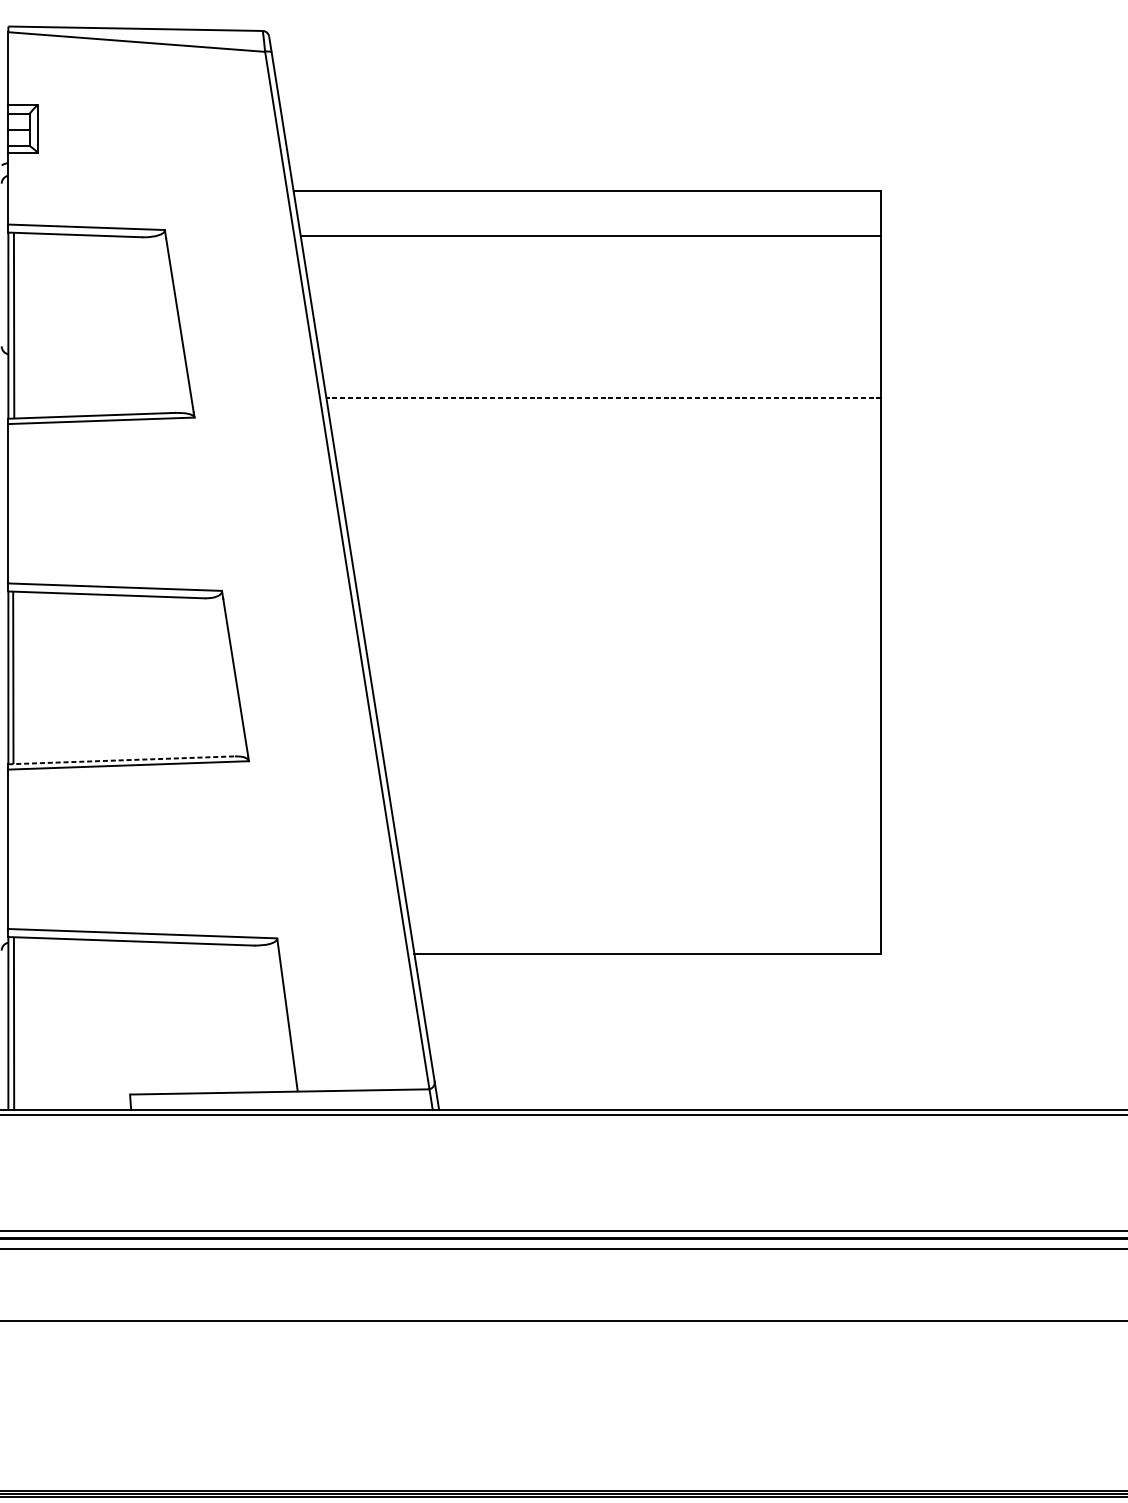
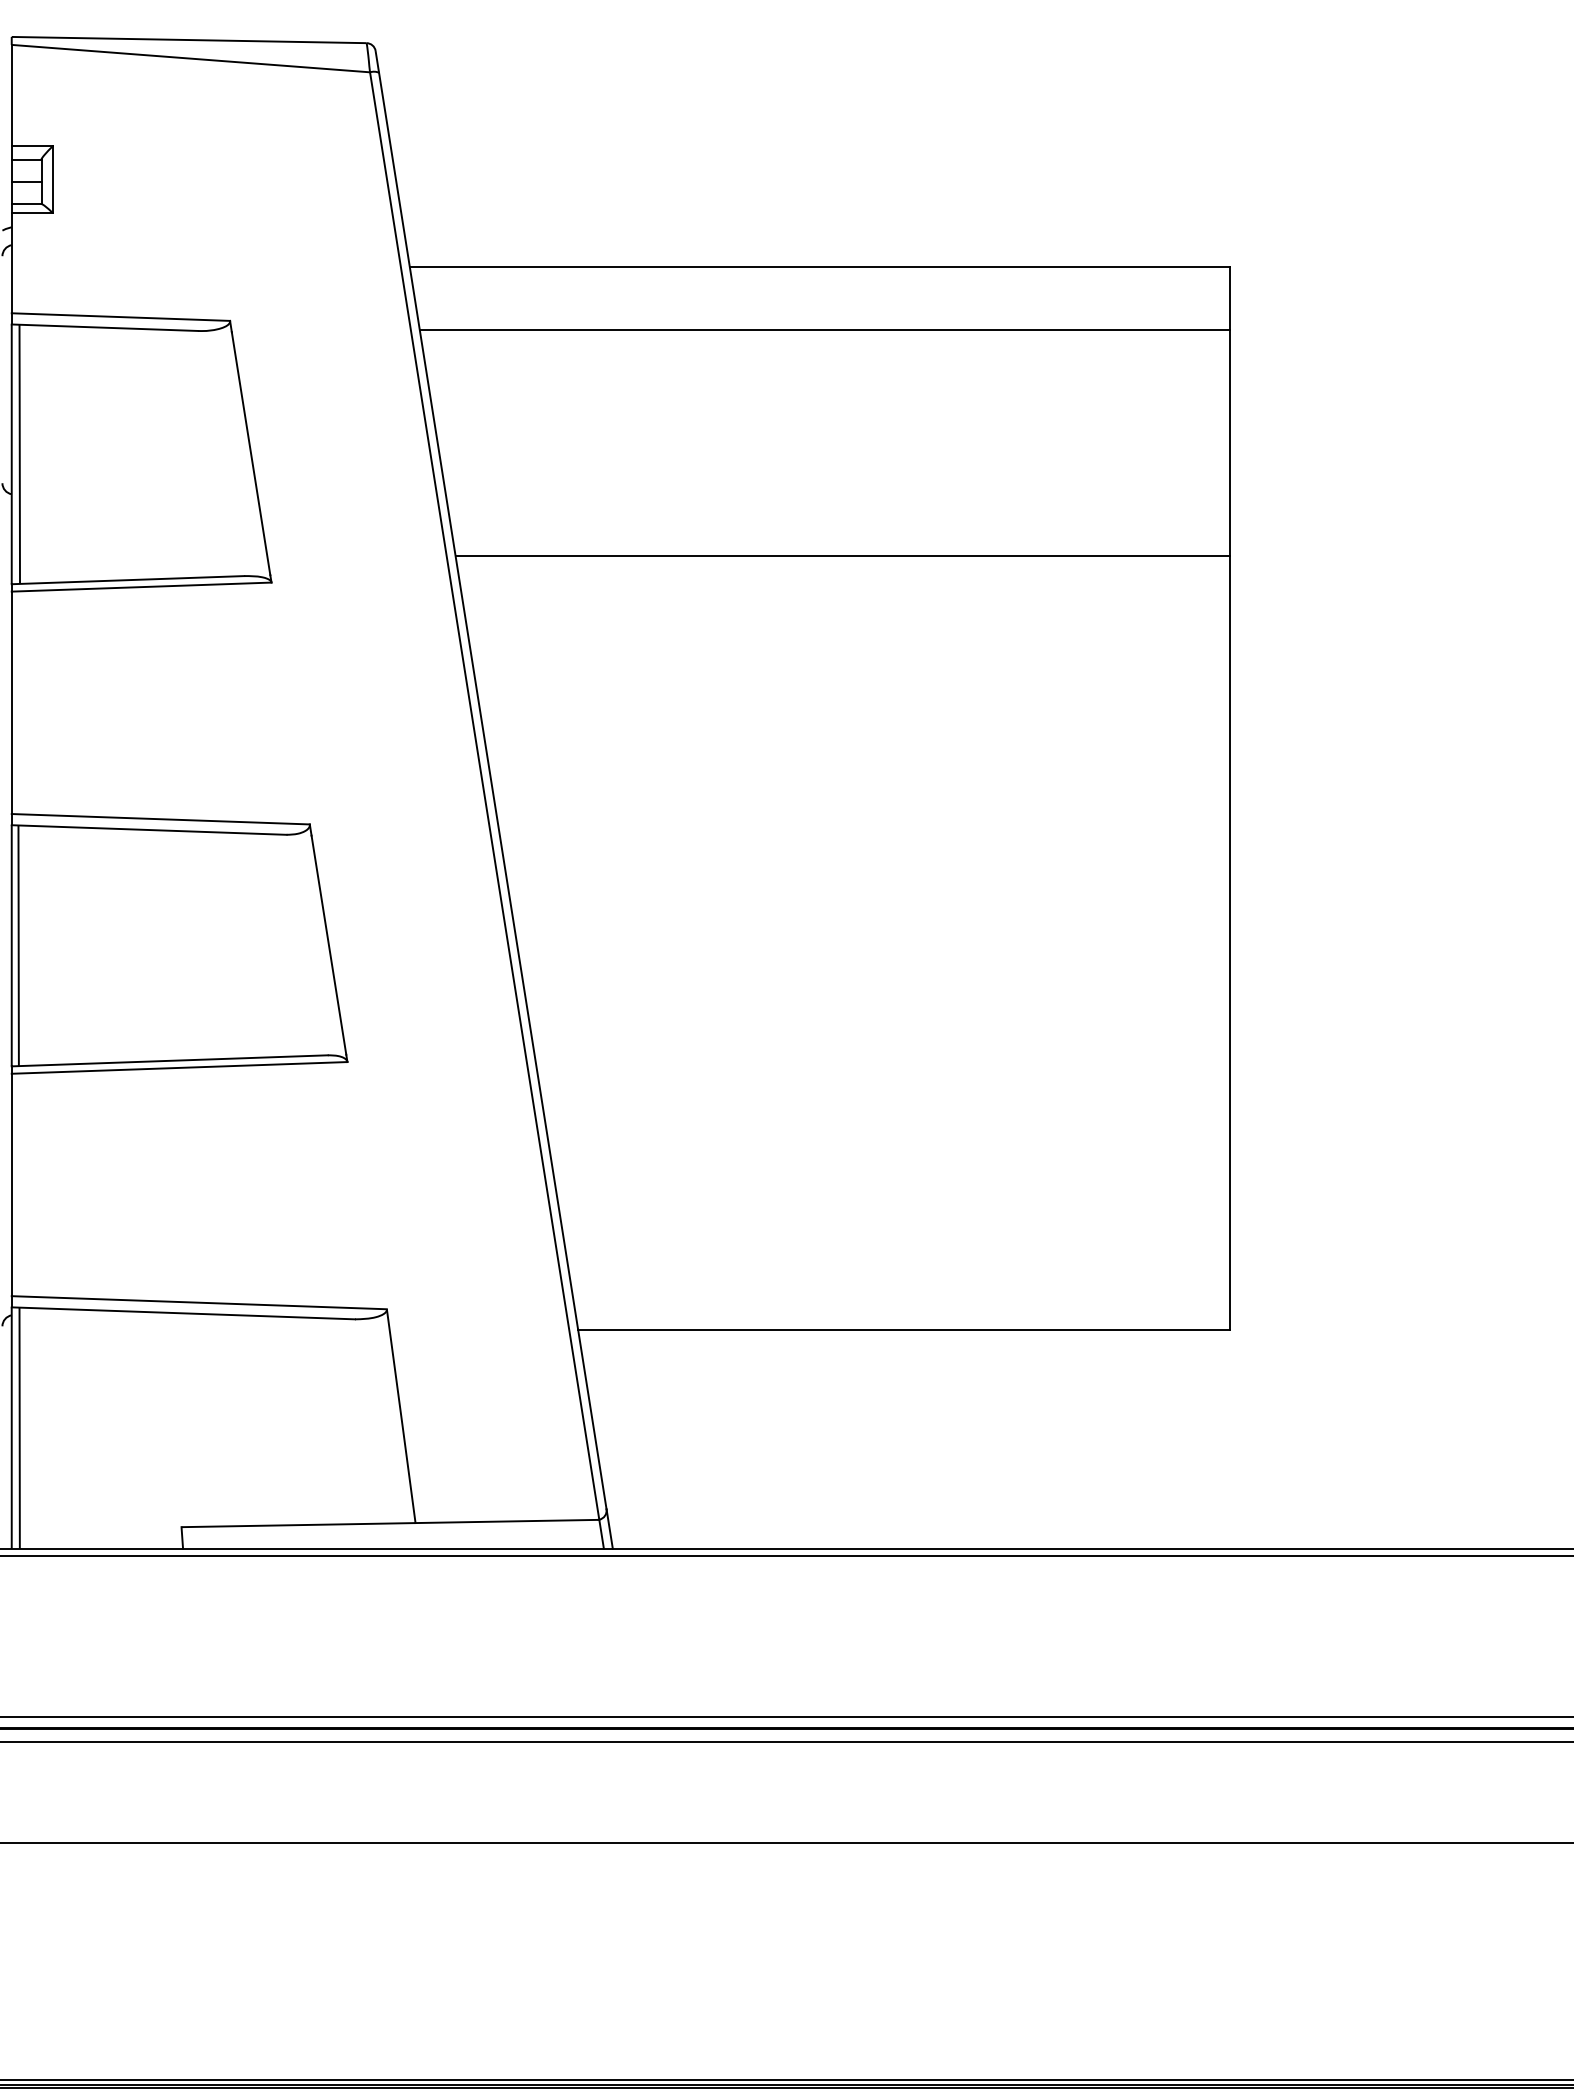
line: (603, 398) -> (842, 555), dashed -> solid
line: (122, 760) -> (170, 1060), dashed -> solid

